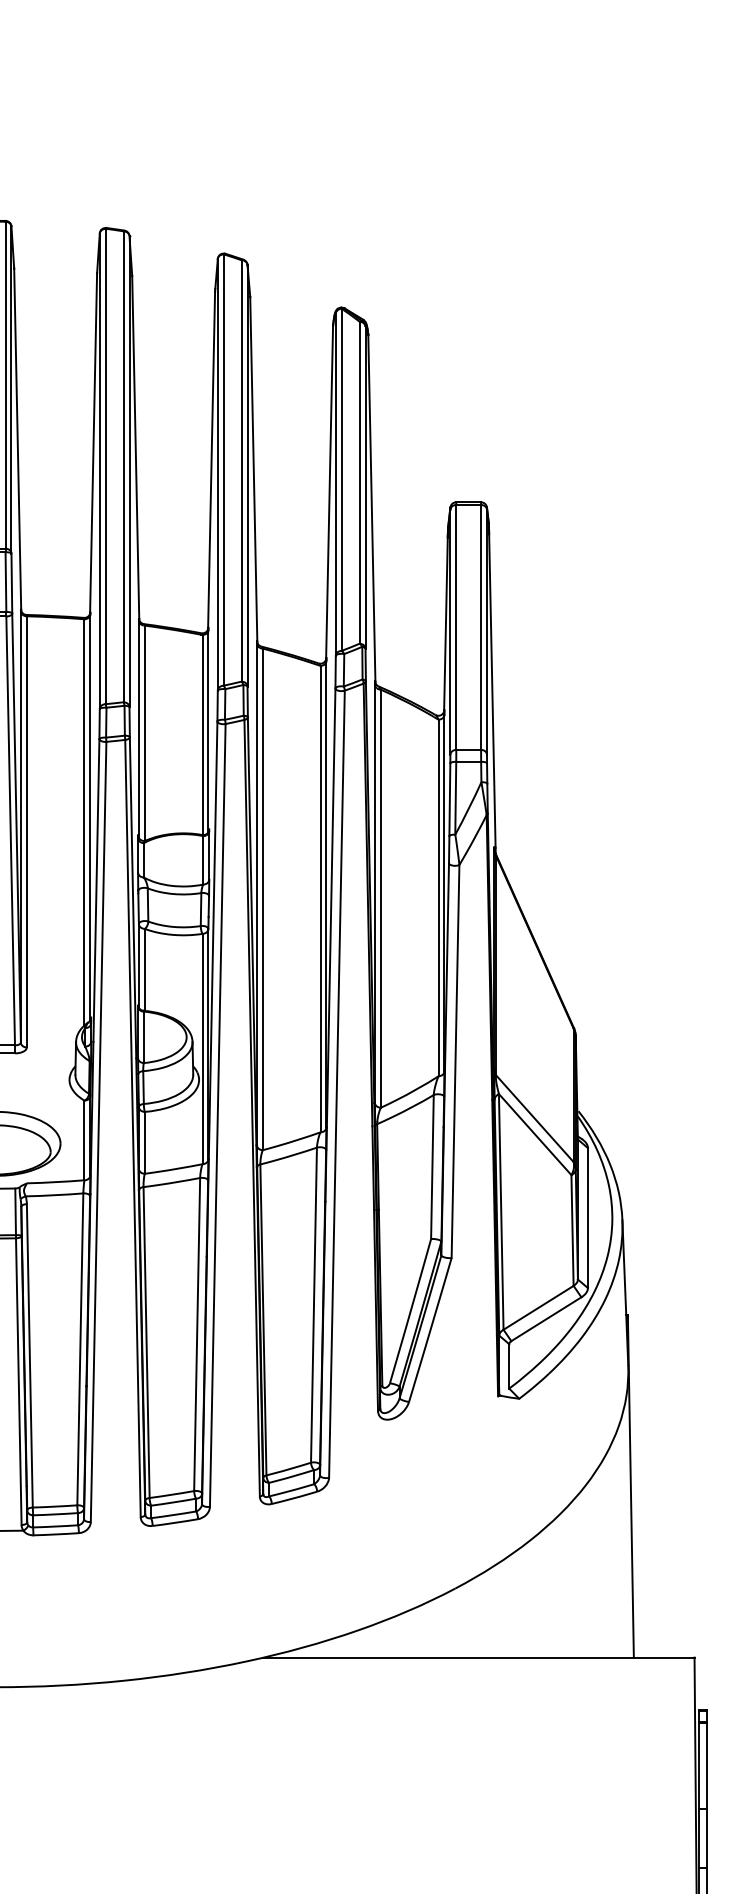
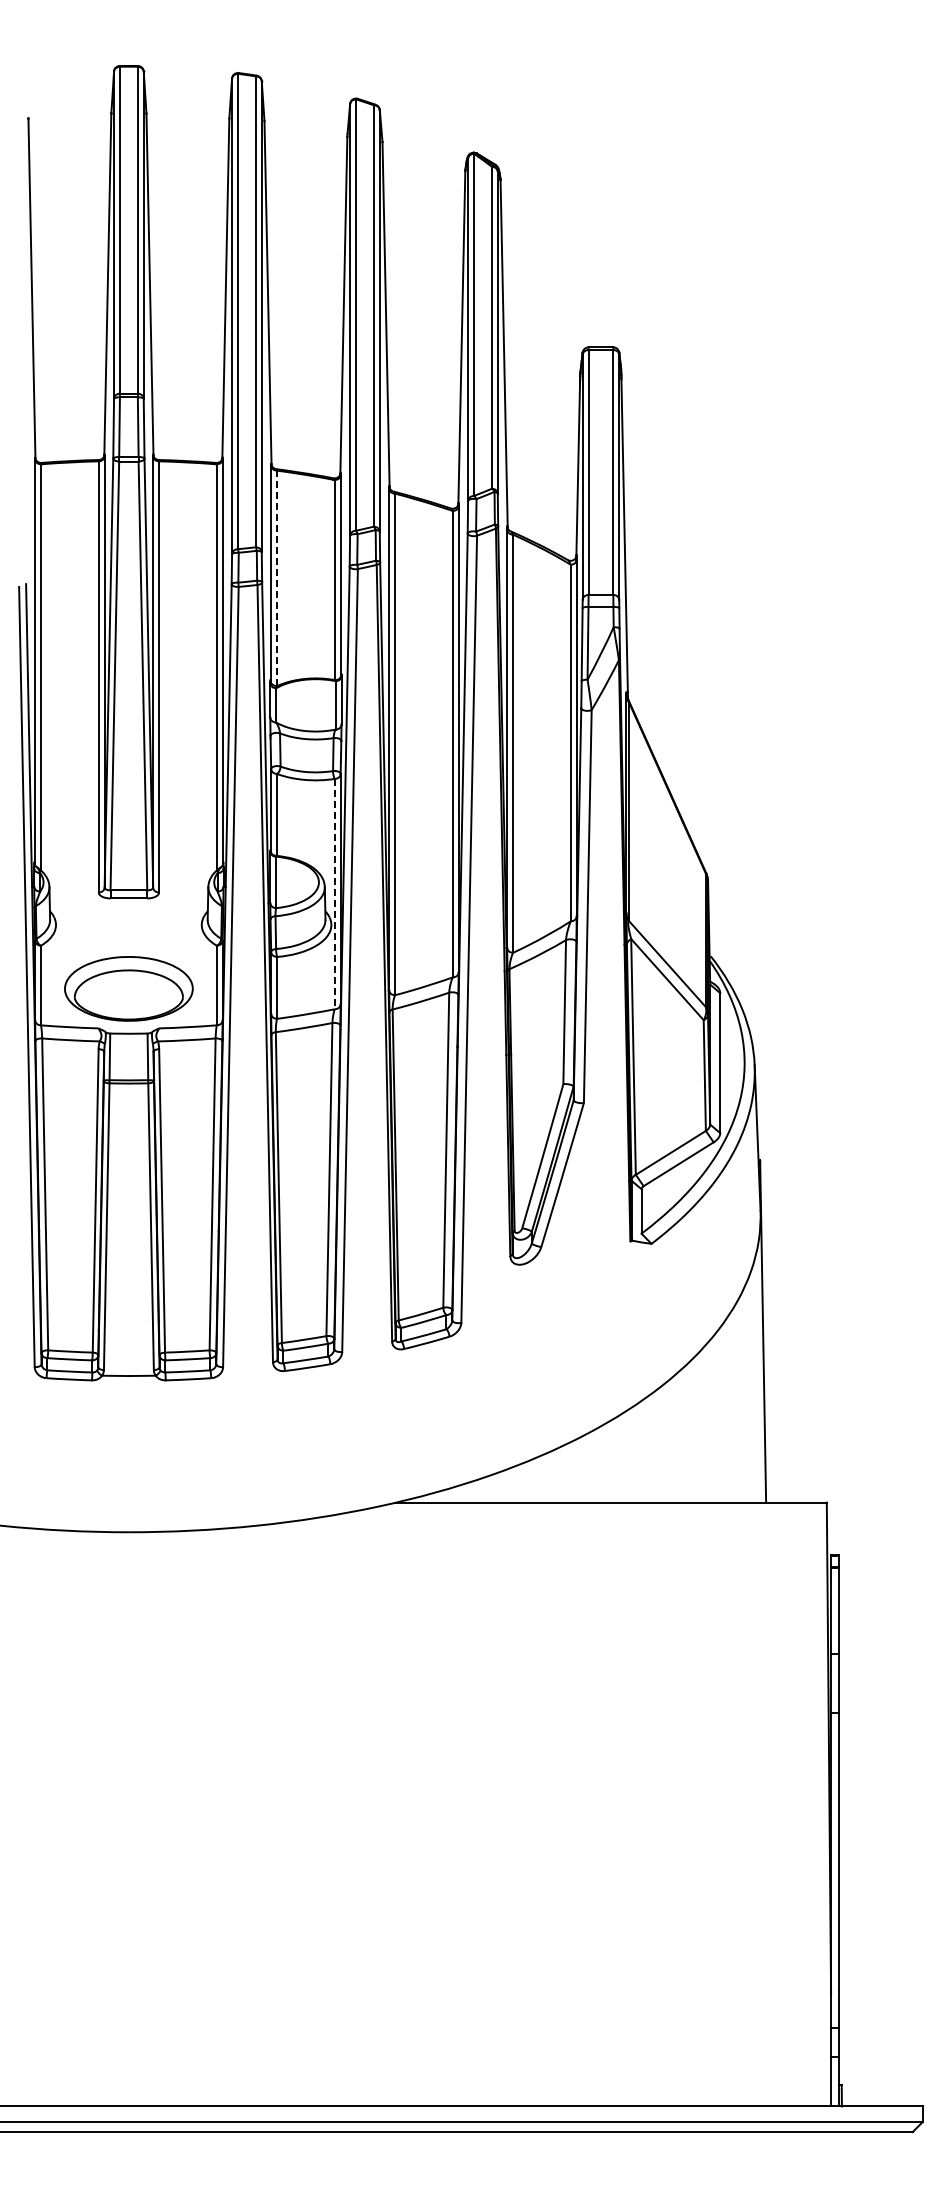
line: (145, 733) -> (277, 578), solid -> dashed
line: (202, 1049) -> (334, 894), solid -> dashed

